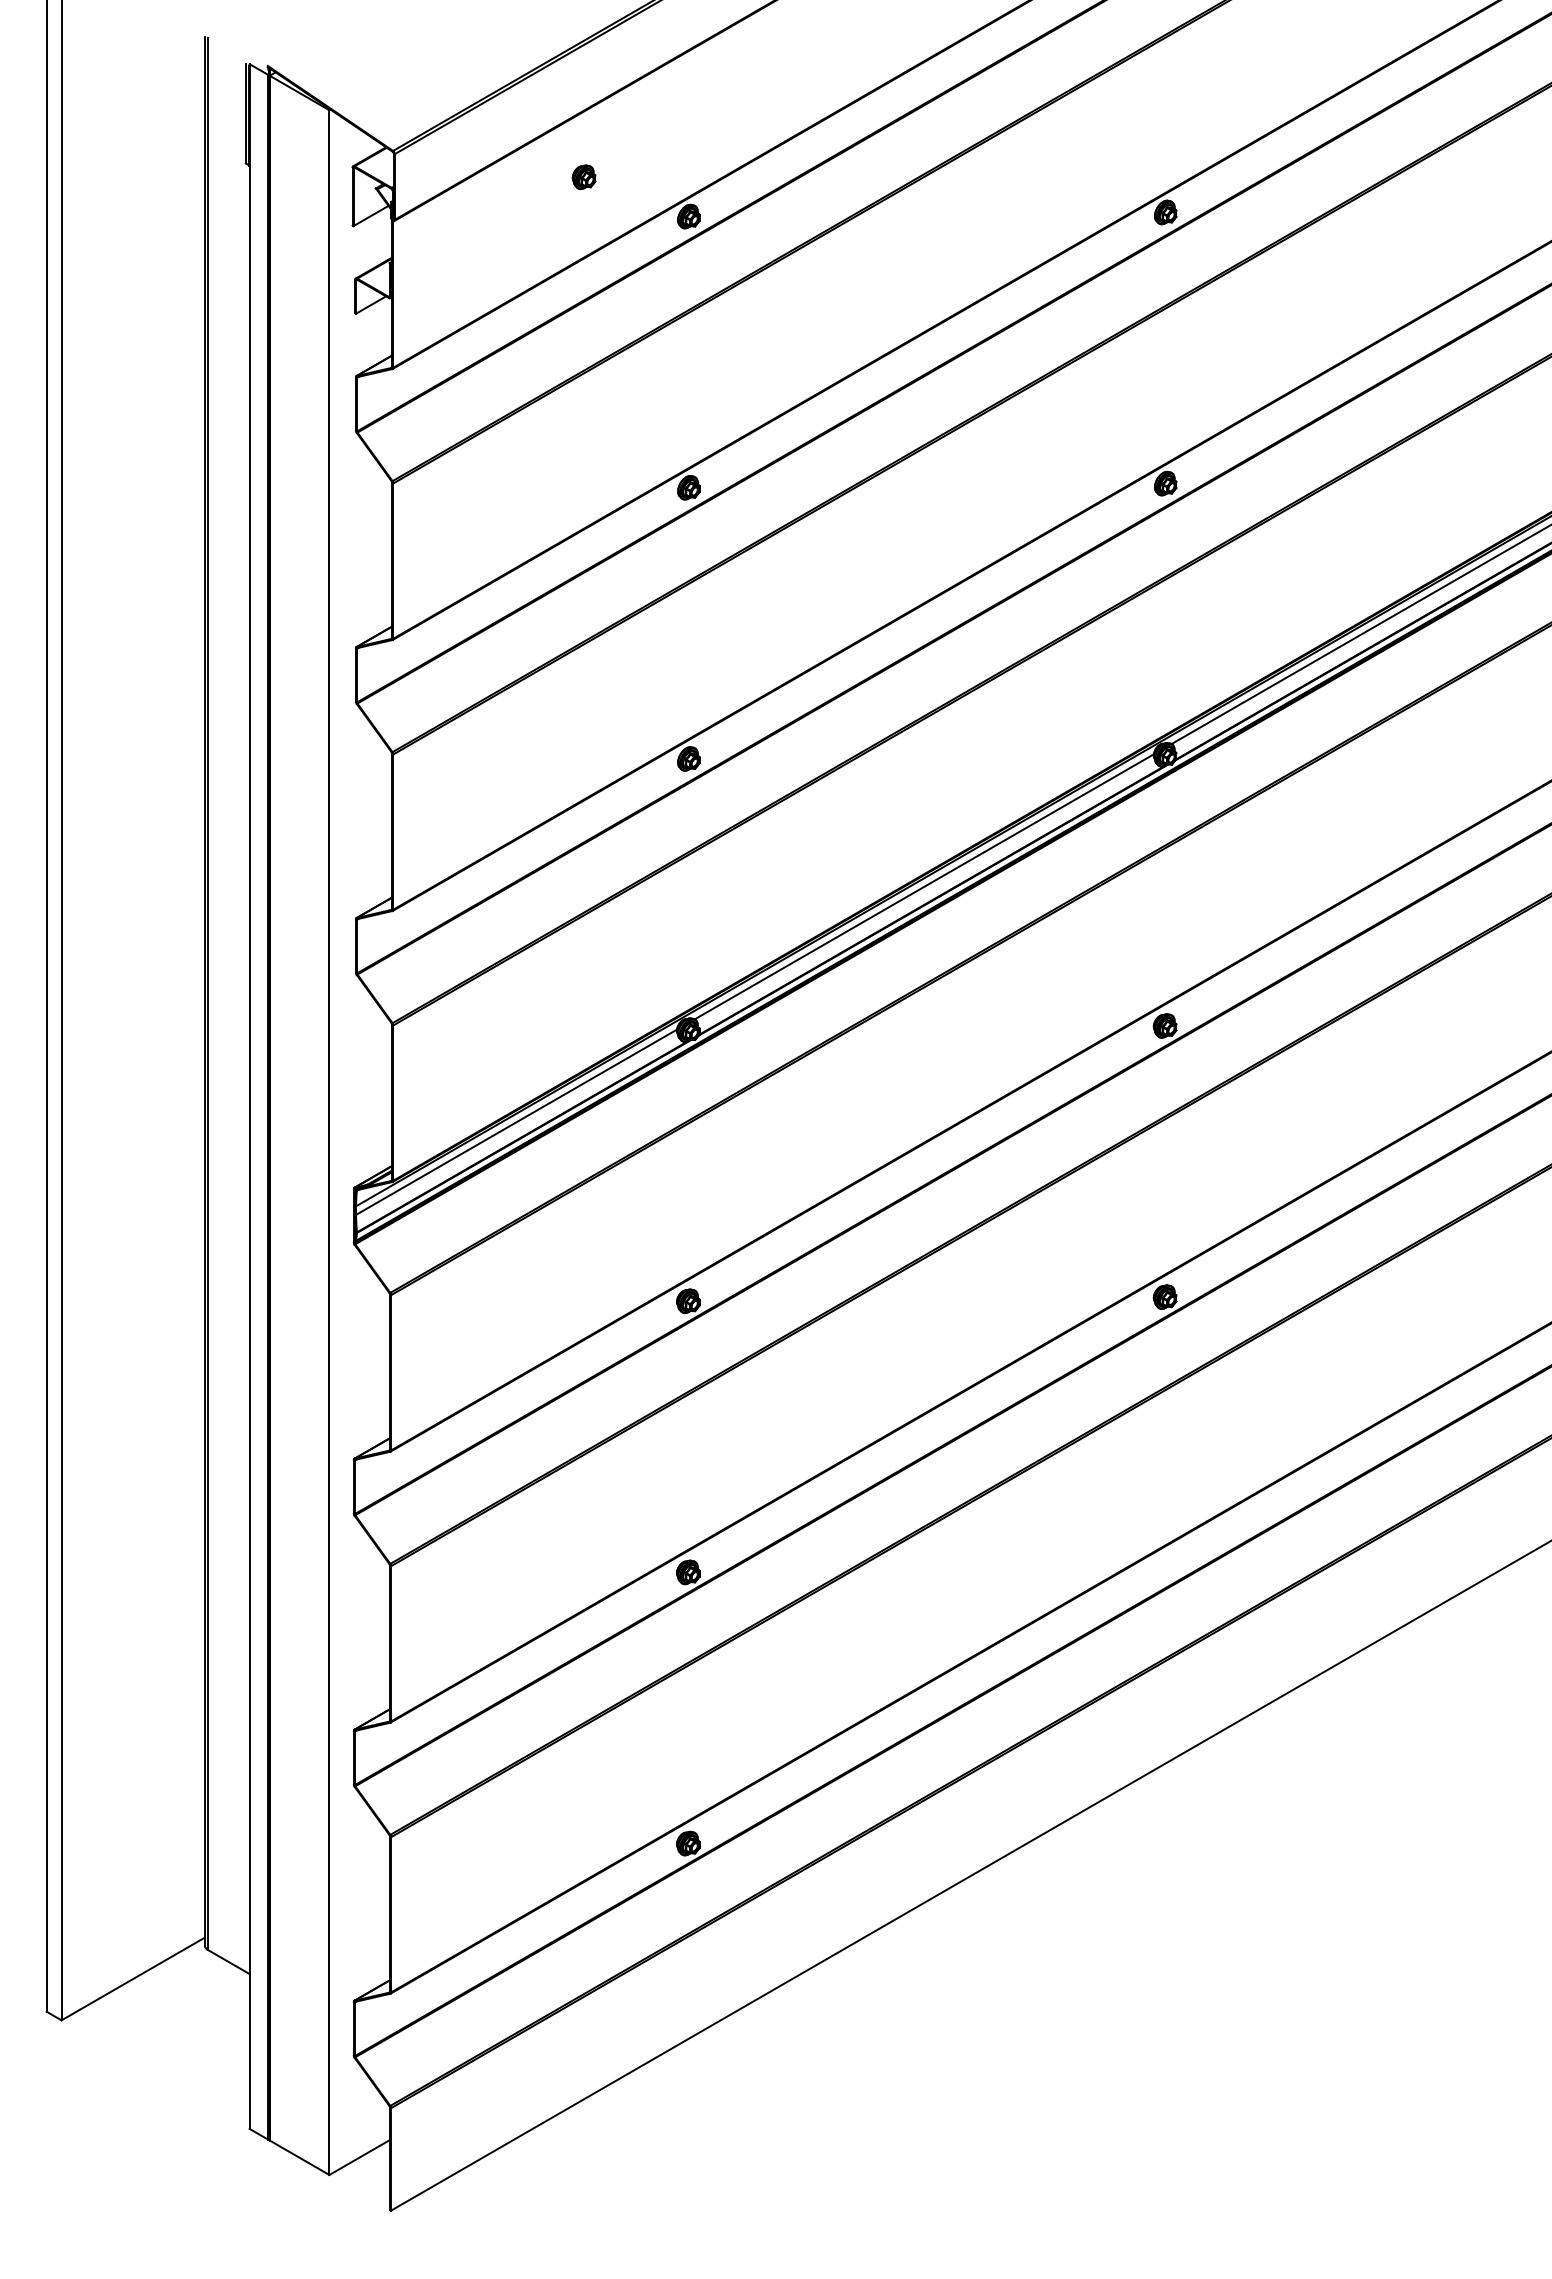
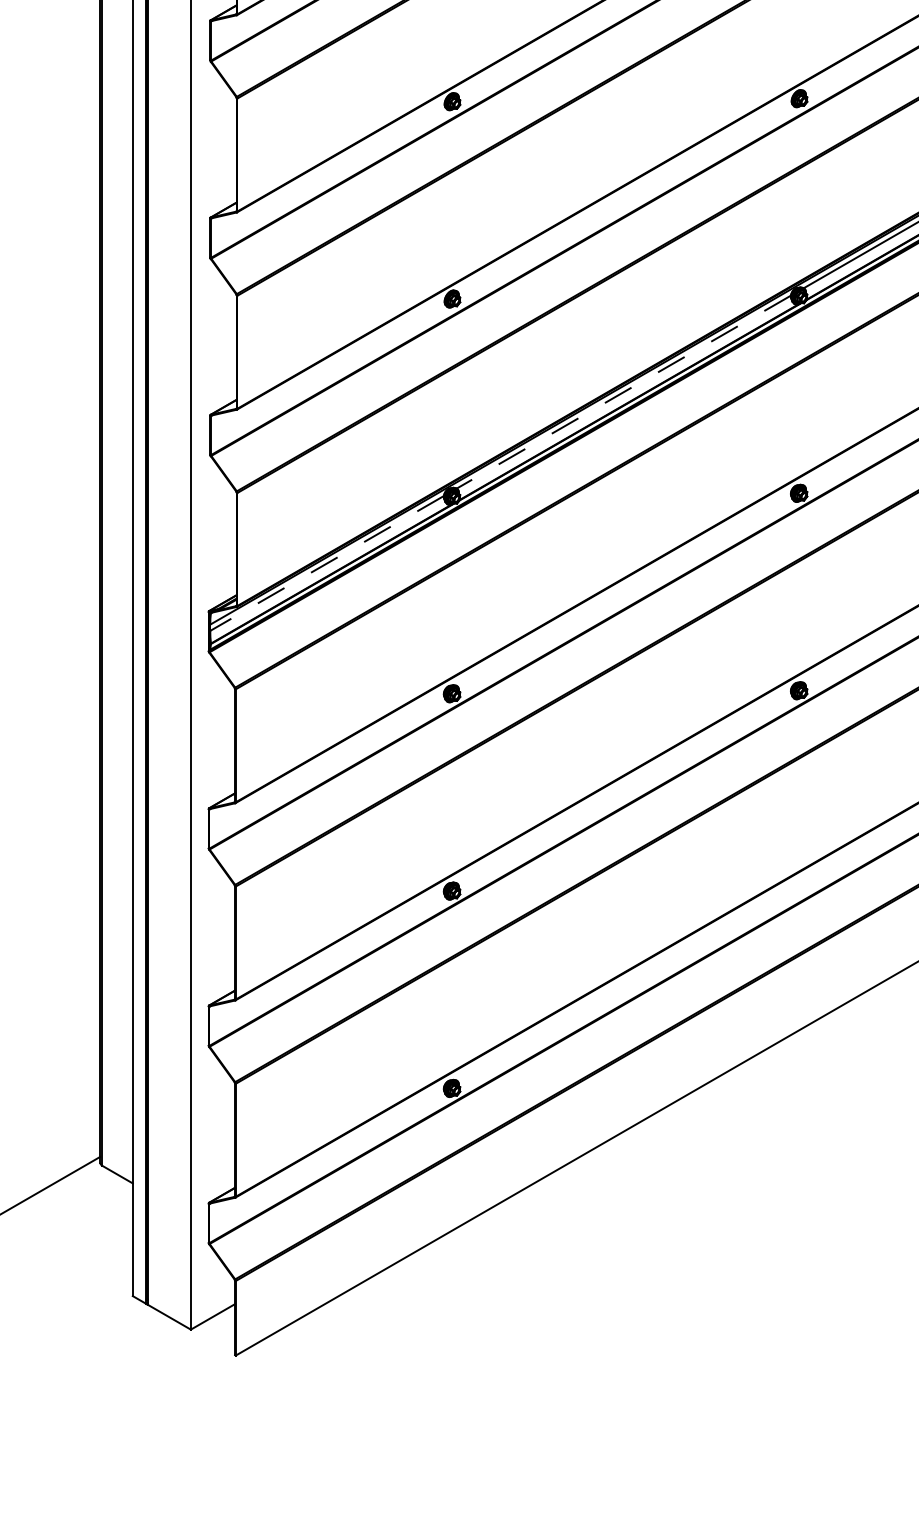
line: (923, 887) -> (623, 392), solid -> dashed
line: (516, 1122) -> (327, 563), solid -> dashed

